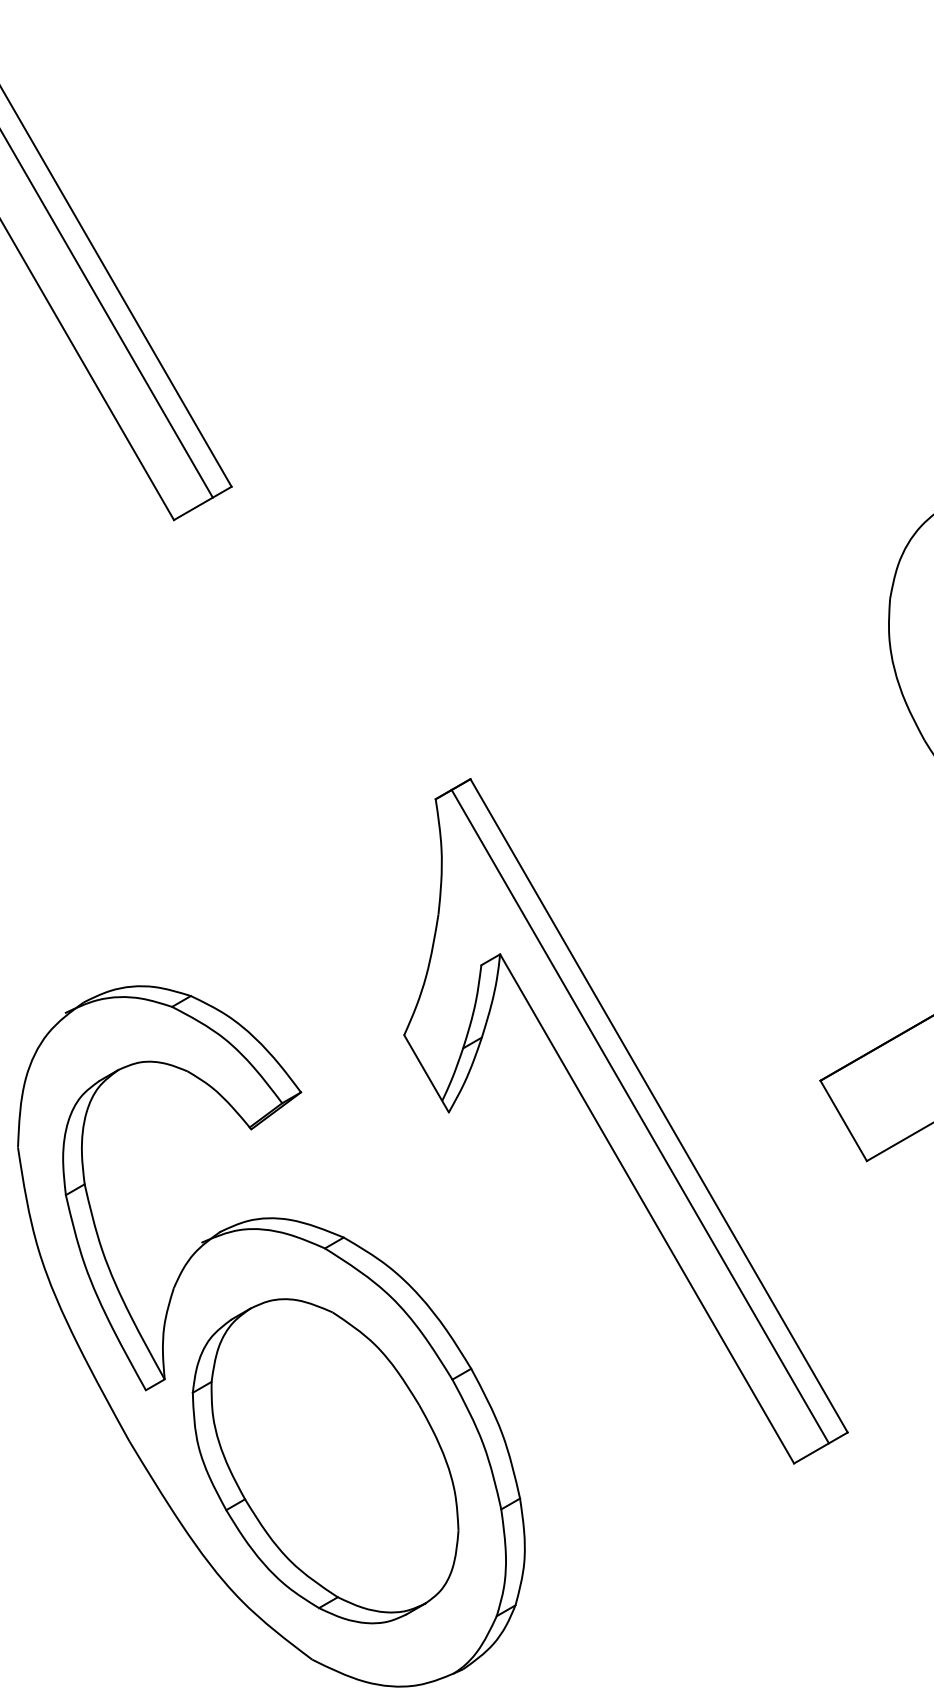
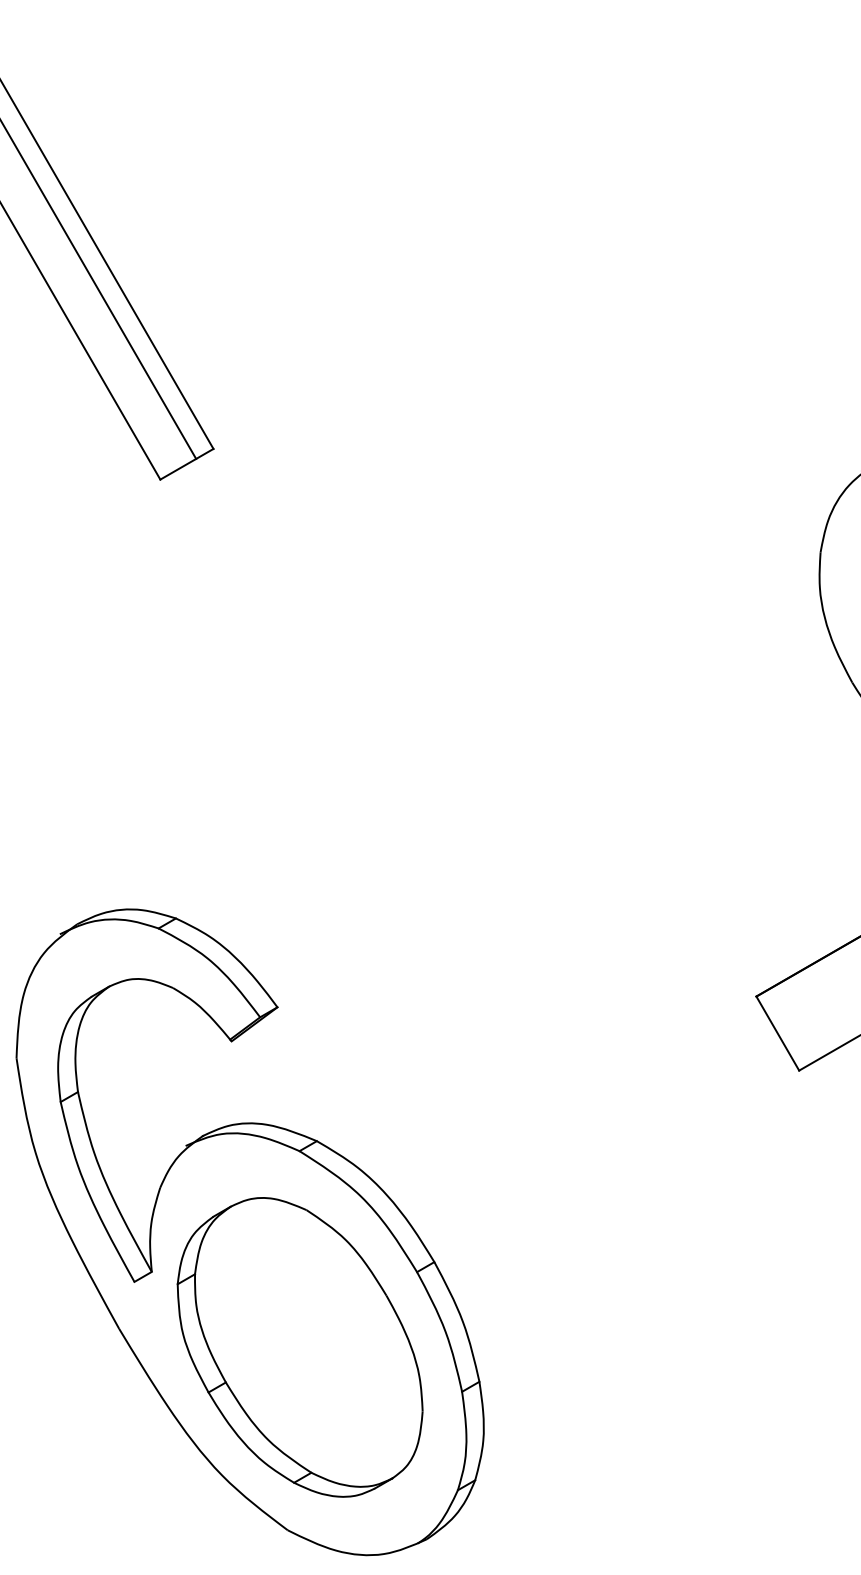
part: (625, 1120) -> (576, 1033), removed

